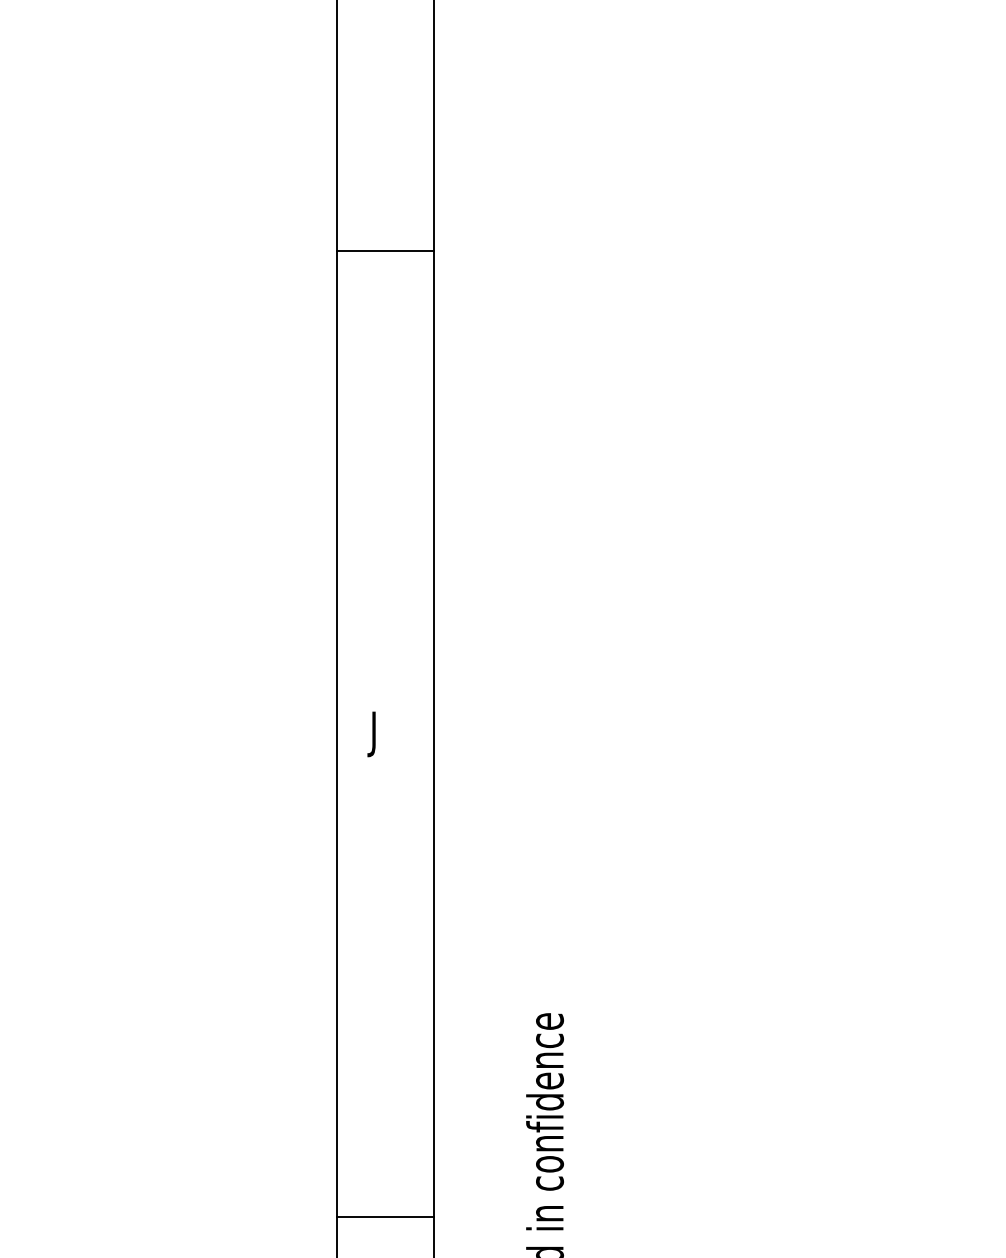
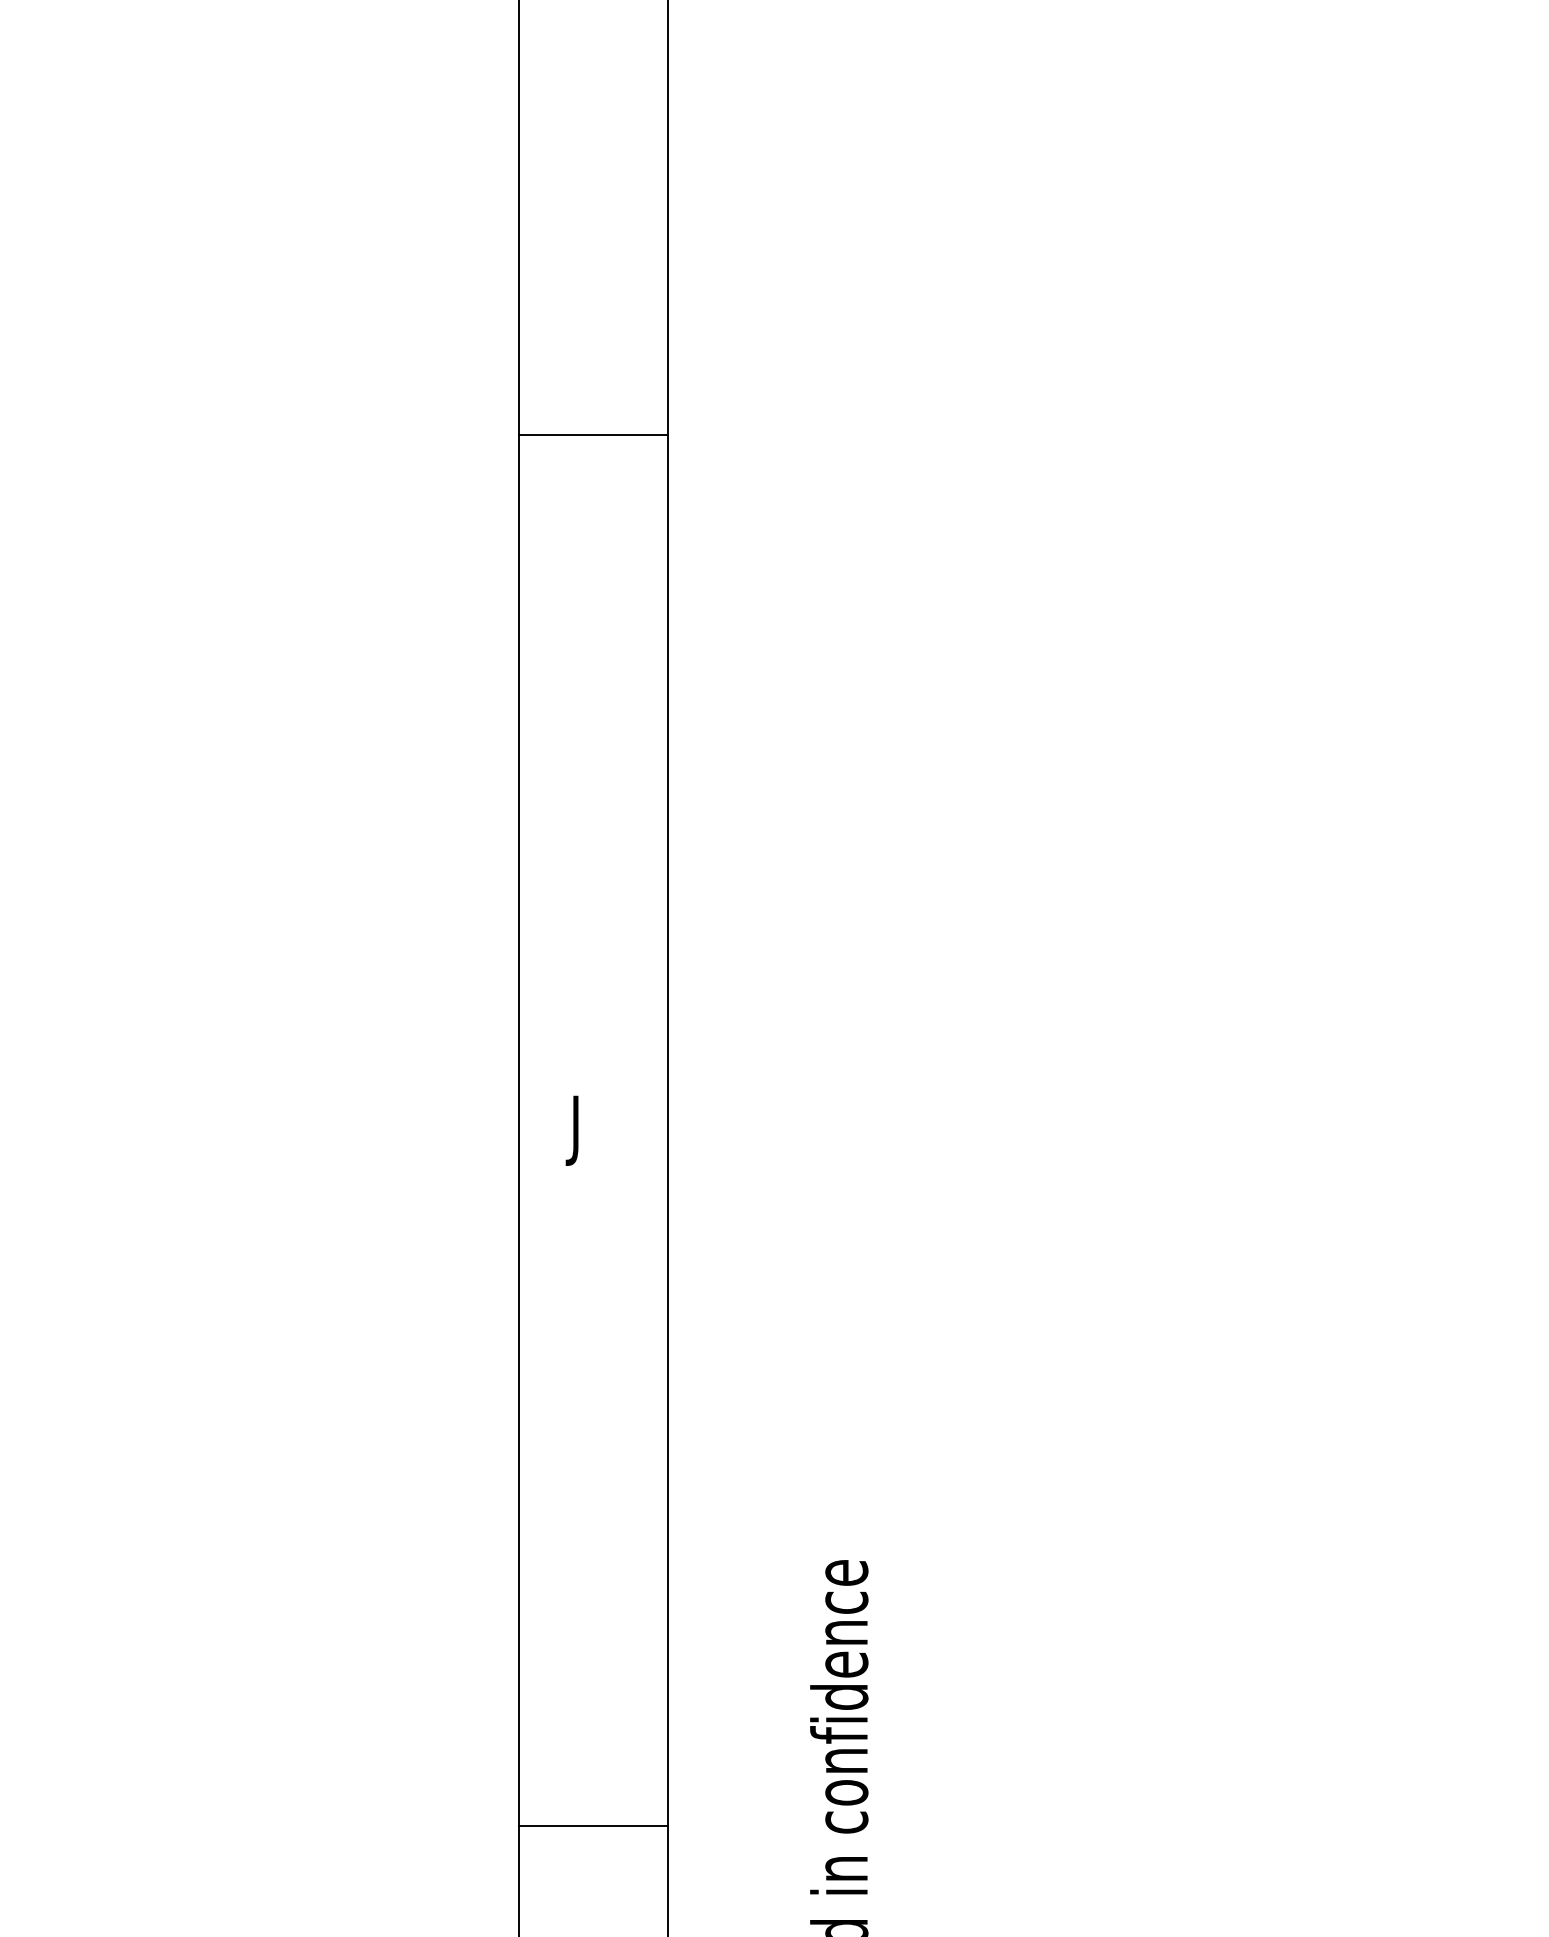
line: (384, 251) -> (592, 434), moved
line: (384, 1217) -> (592, 1826), moved

